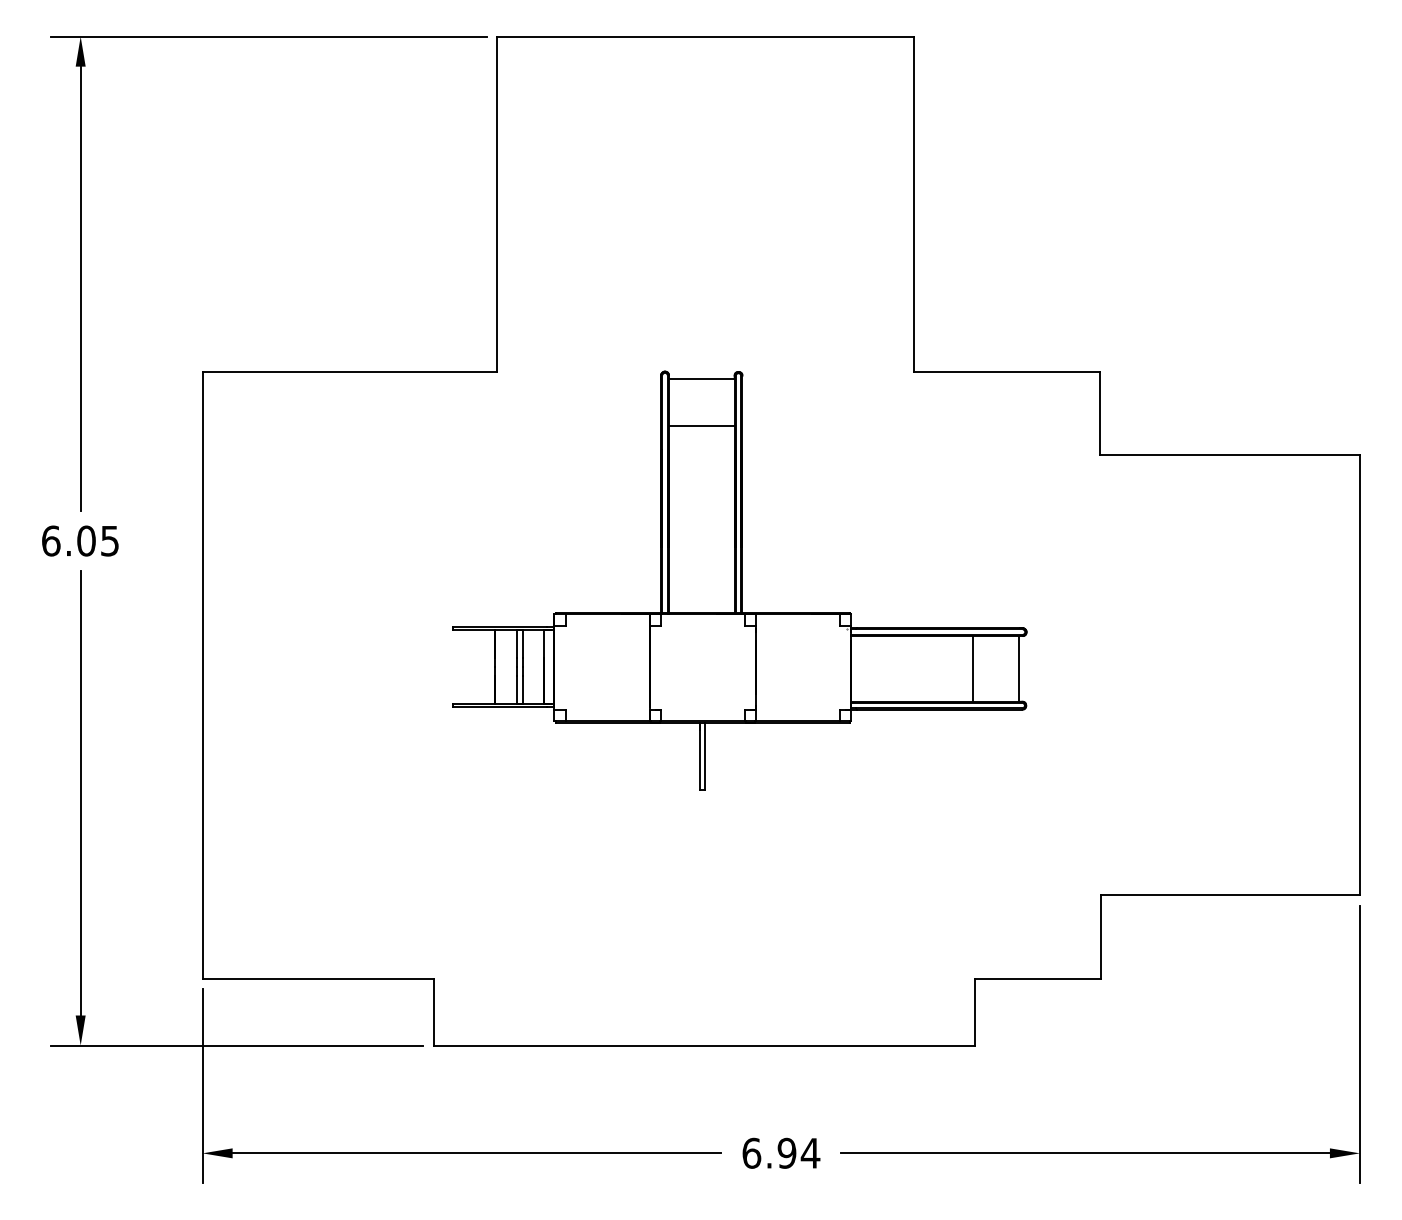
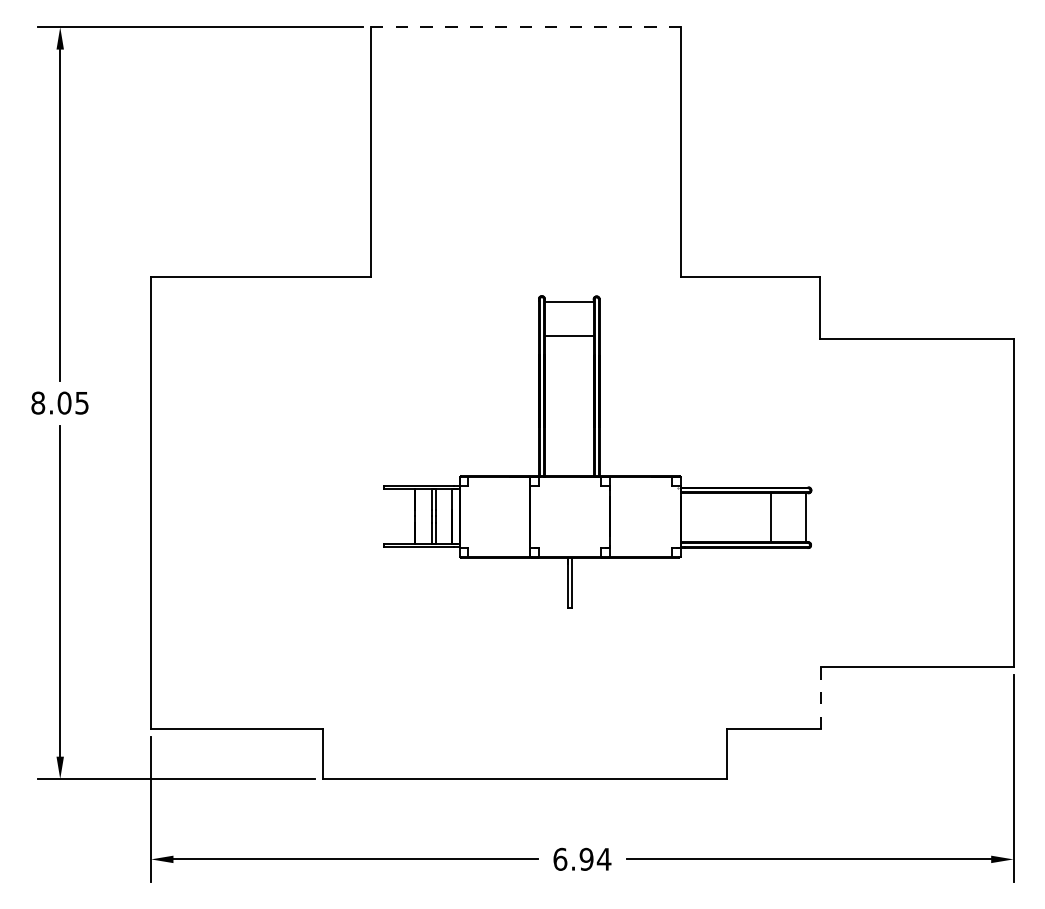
line: (706, 36) -> (526, 27), solid -> dashed
text: (51, 540) -> (38, 402), 6.05 -> 8.05
part: (739, 580) -> (597, 451), moved
line: (1101, 937) -> (820, 698), solid -> dashed

